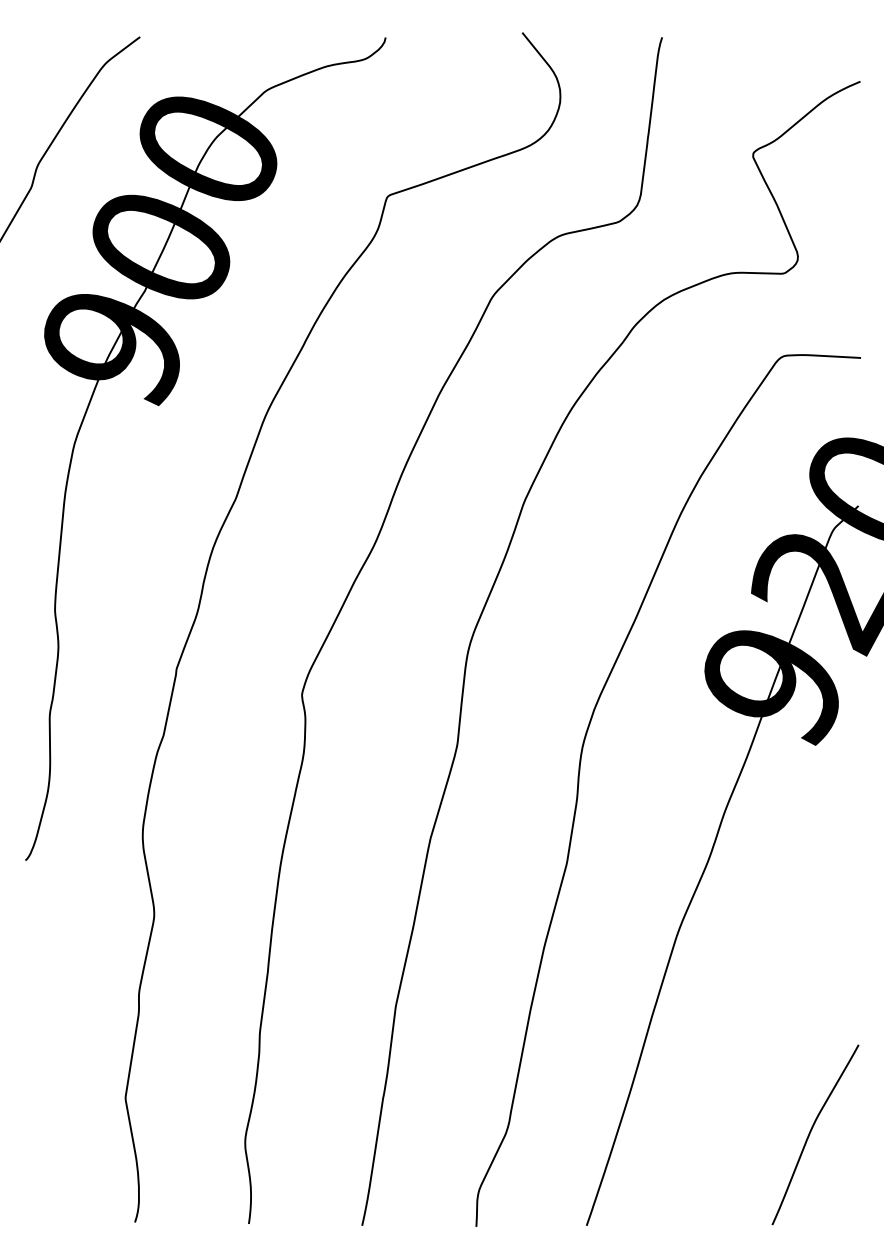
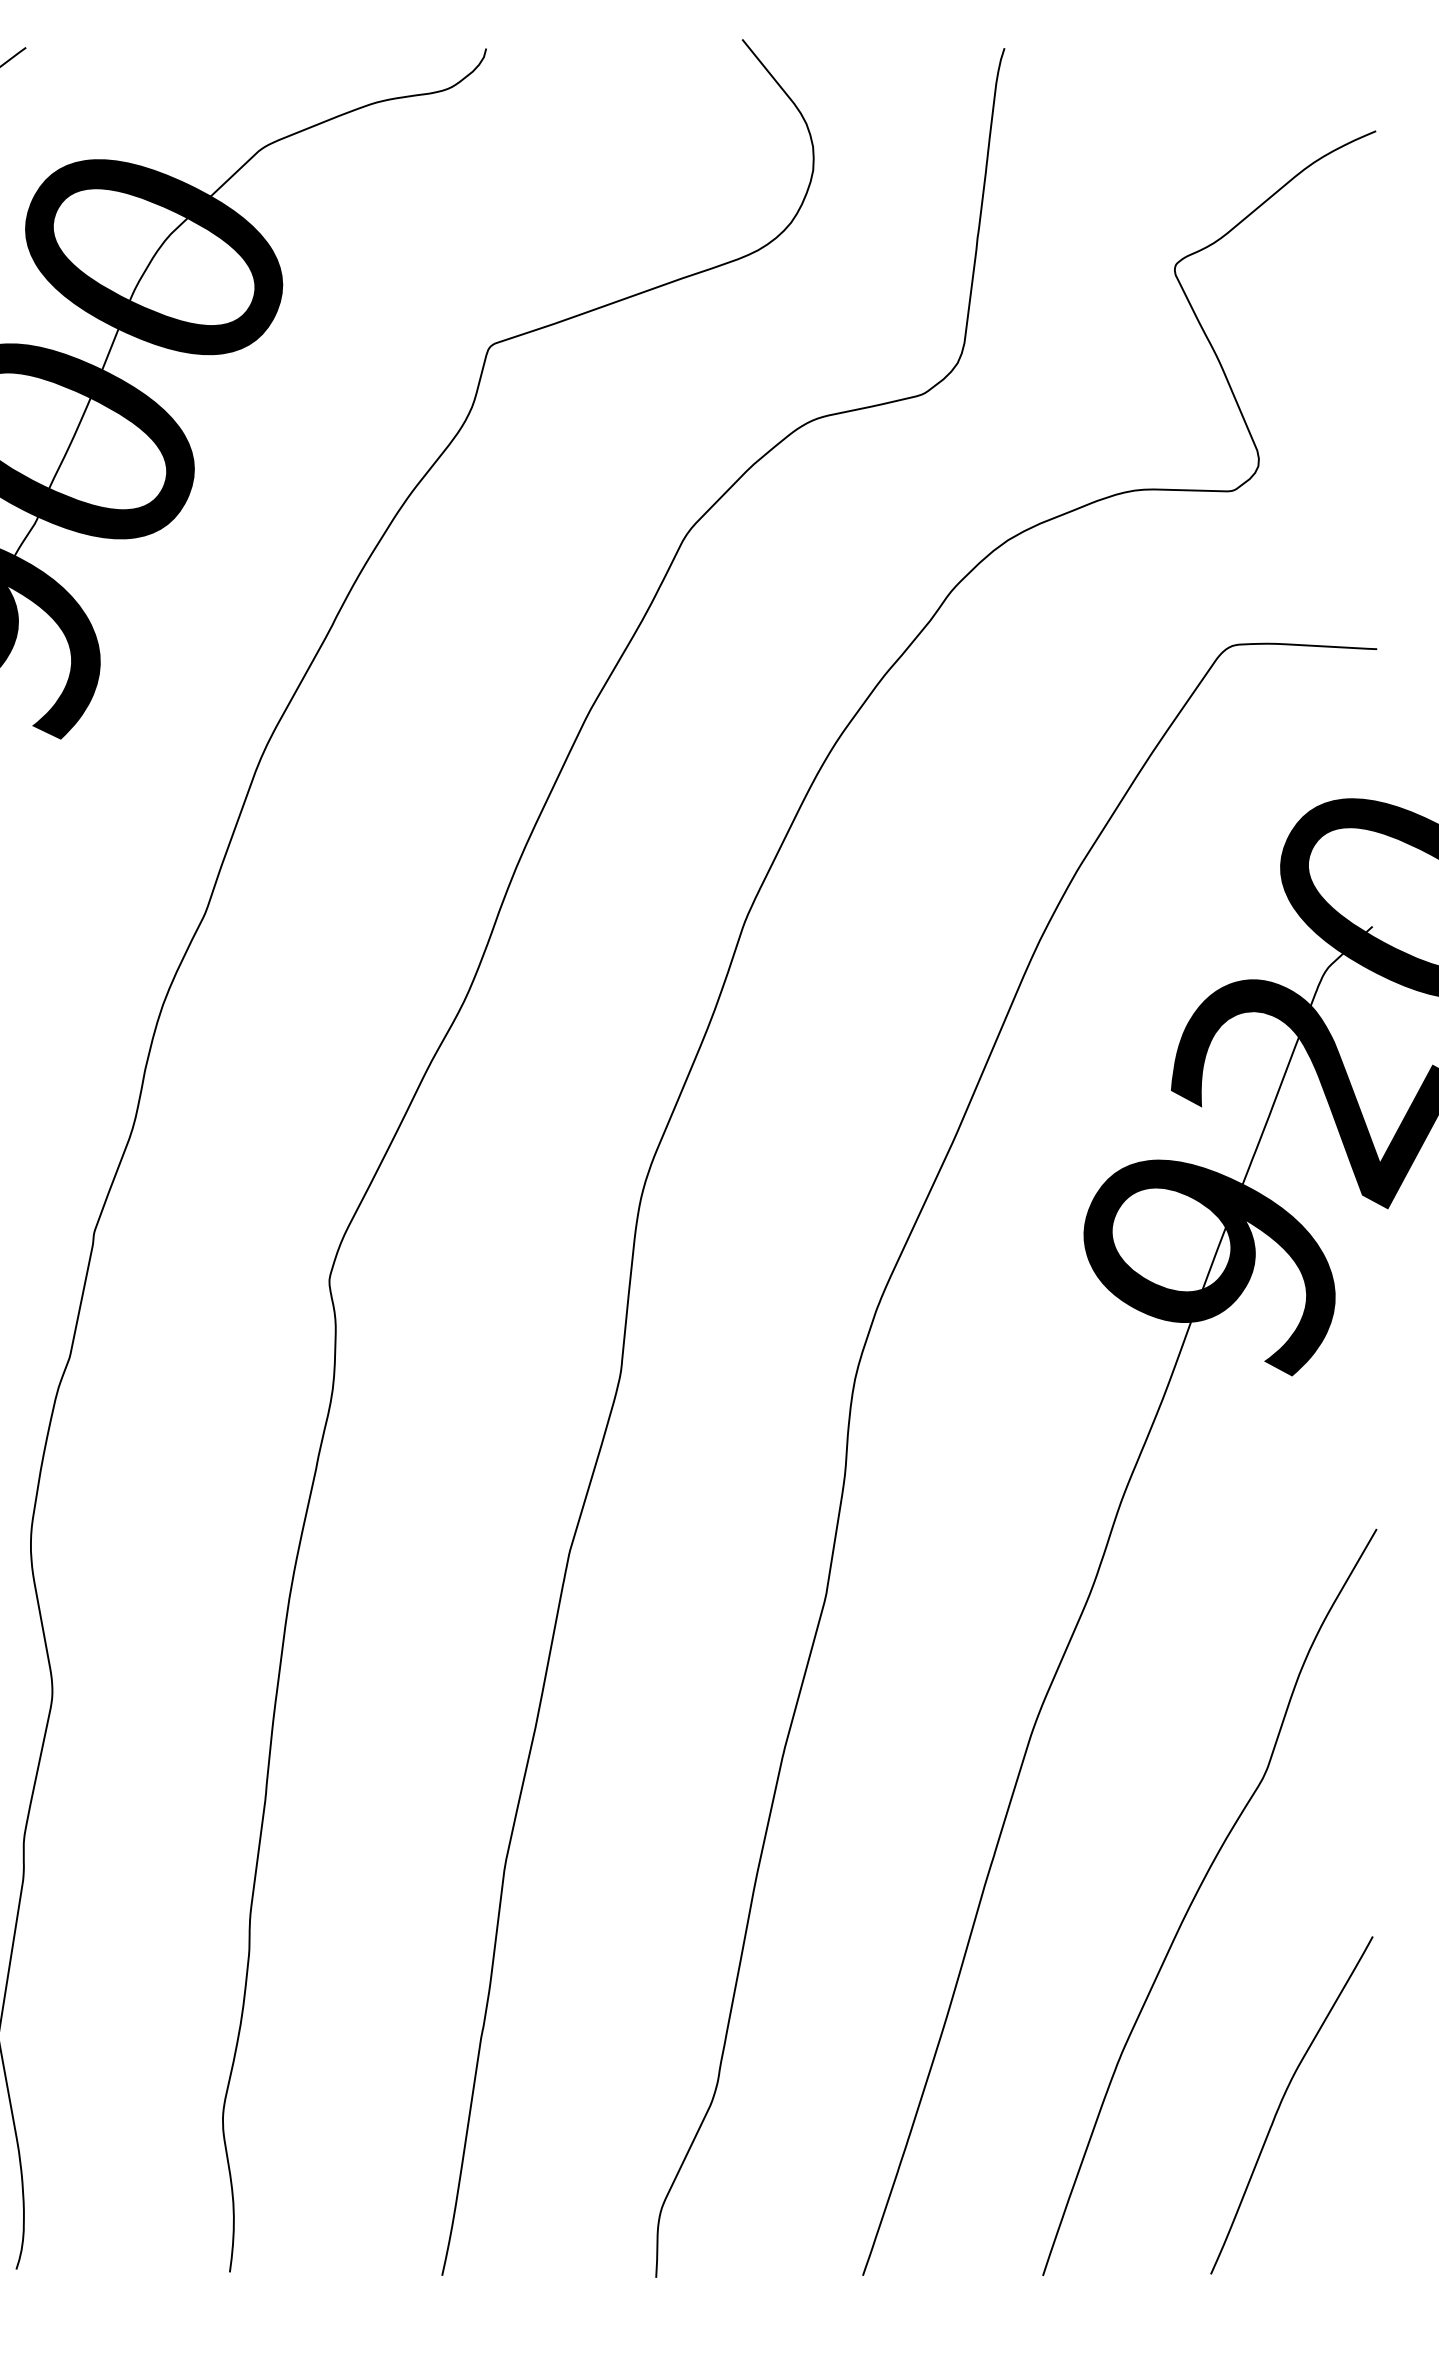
curve: (765, 1022) -> (1198, 1894), added

